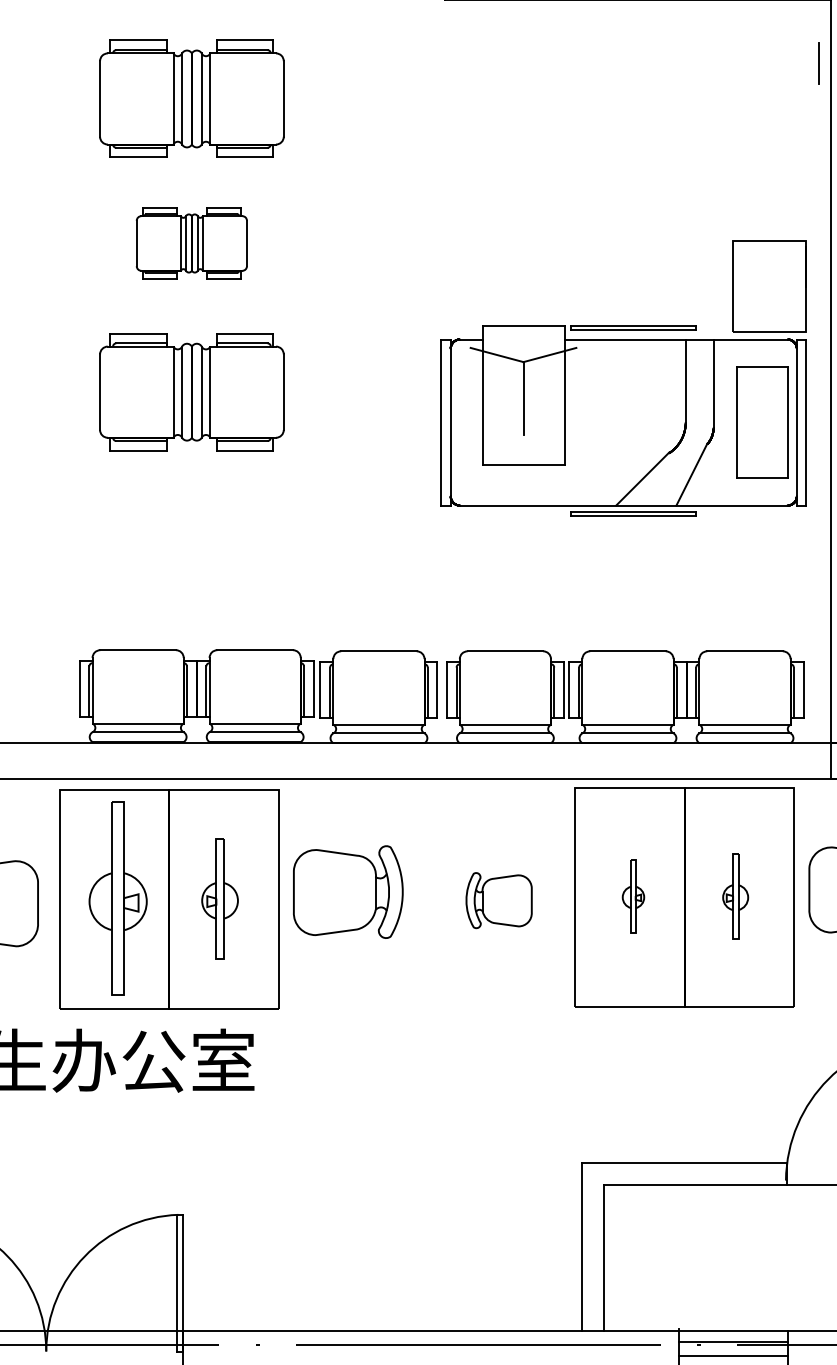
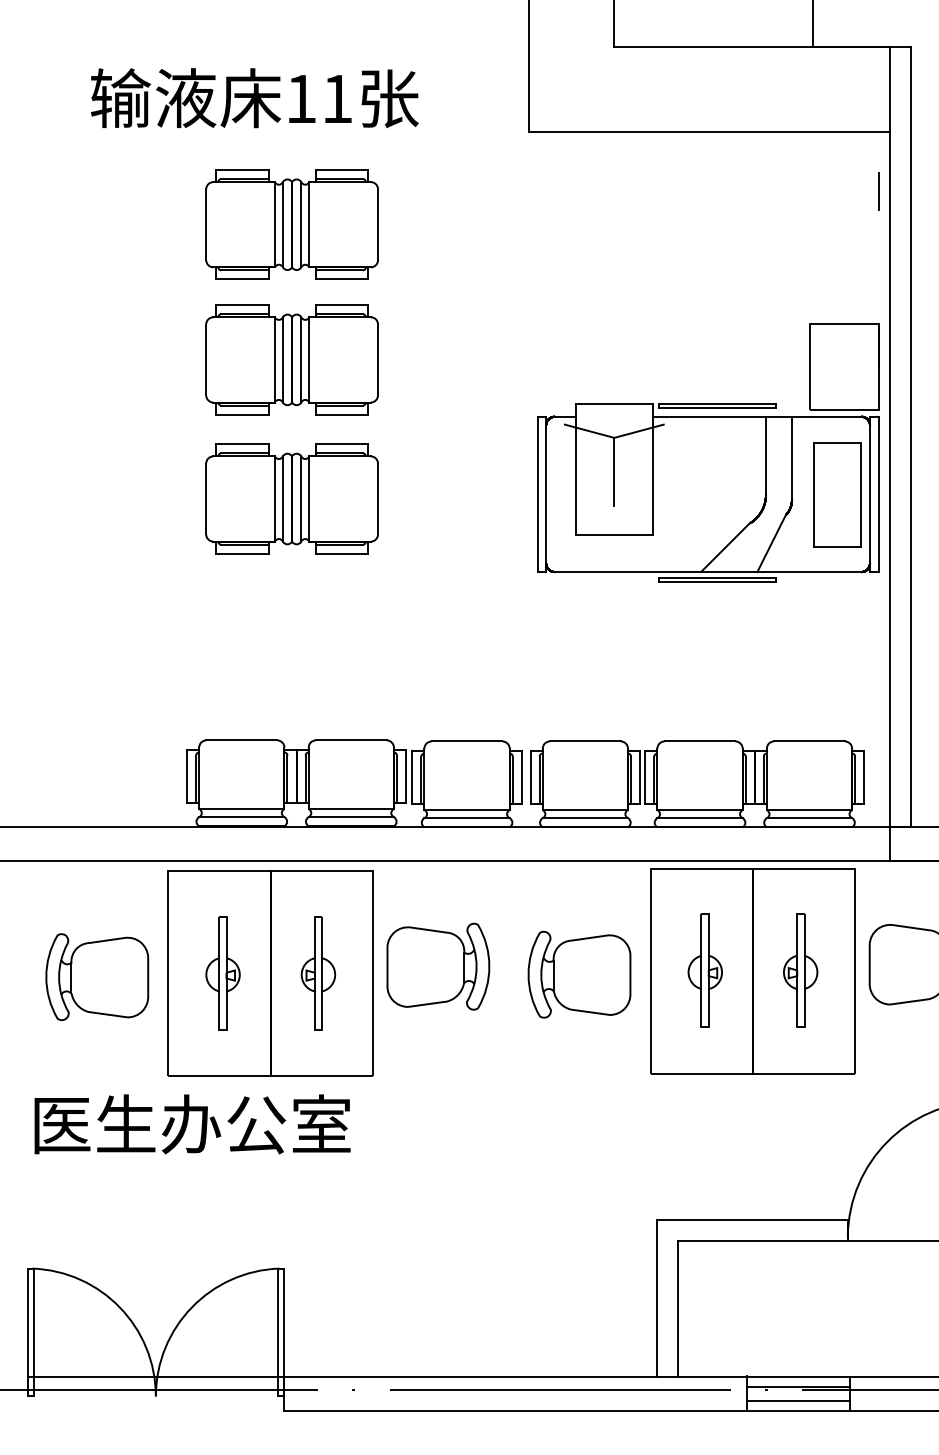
part: (191, 243) -> (291, 359), size x1.67
part: (624, 377) -> (708, 452), moved
part: (632, 896) -> (704, 970), size x1.67
part: (735, 896) -> (800, 970), size x1.43
part: (117, 899) -> (222, 973), size x0.62
part: (499, 900) -> (579, 974), size x1.67

